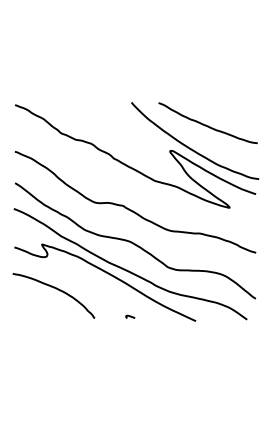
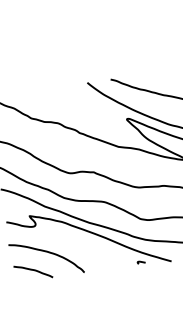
curve: (36, 307) -> (33, 270), added
curve: (130, 316) -> (141, 261), moved

